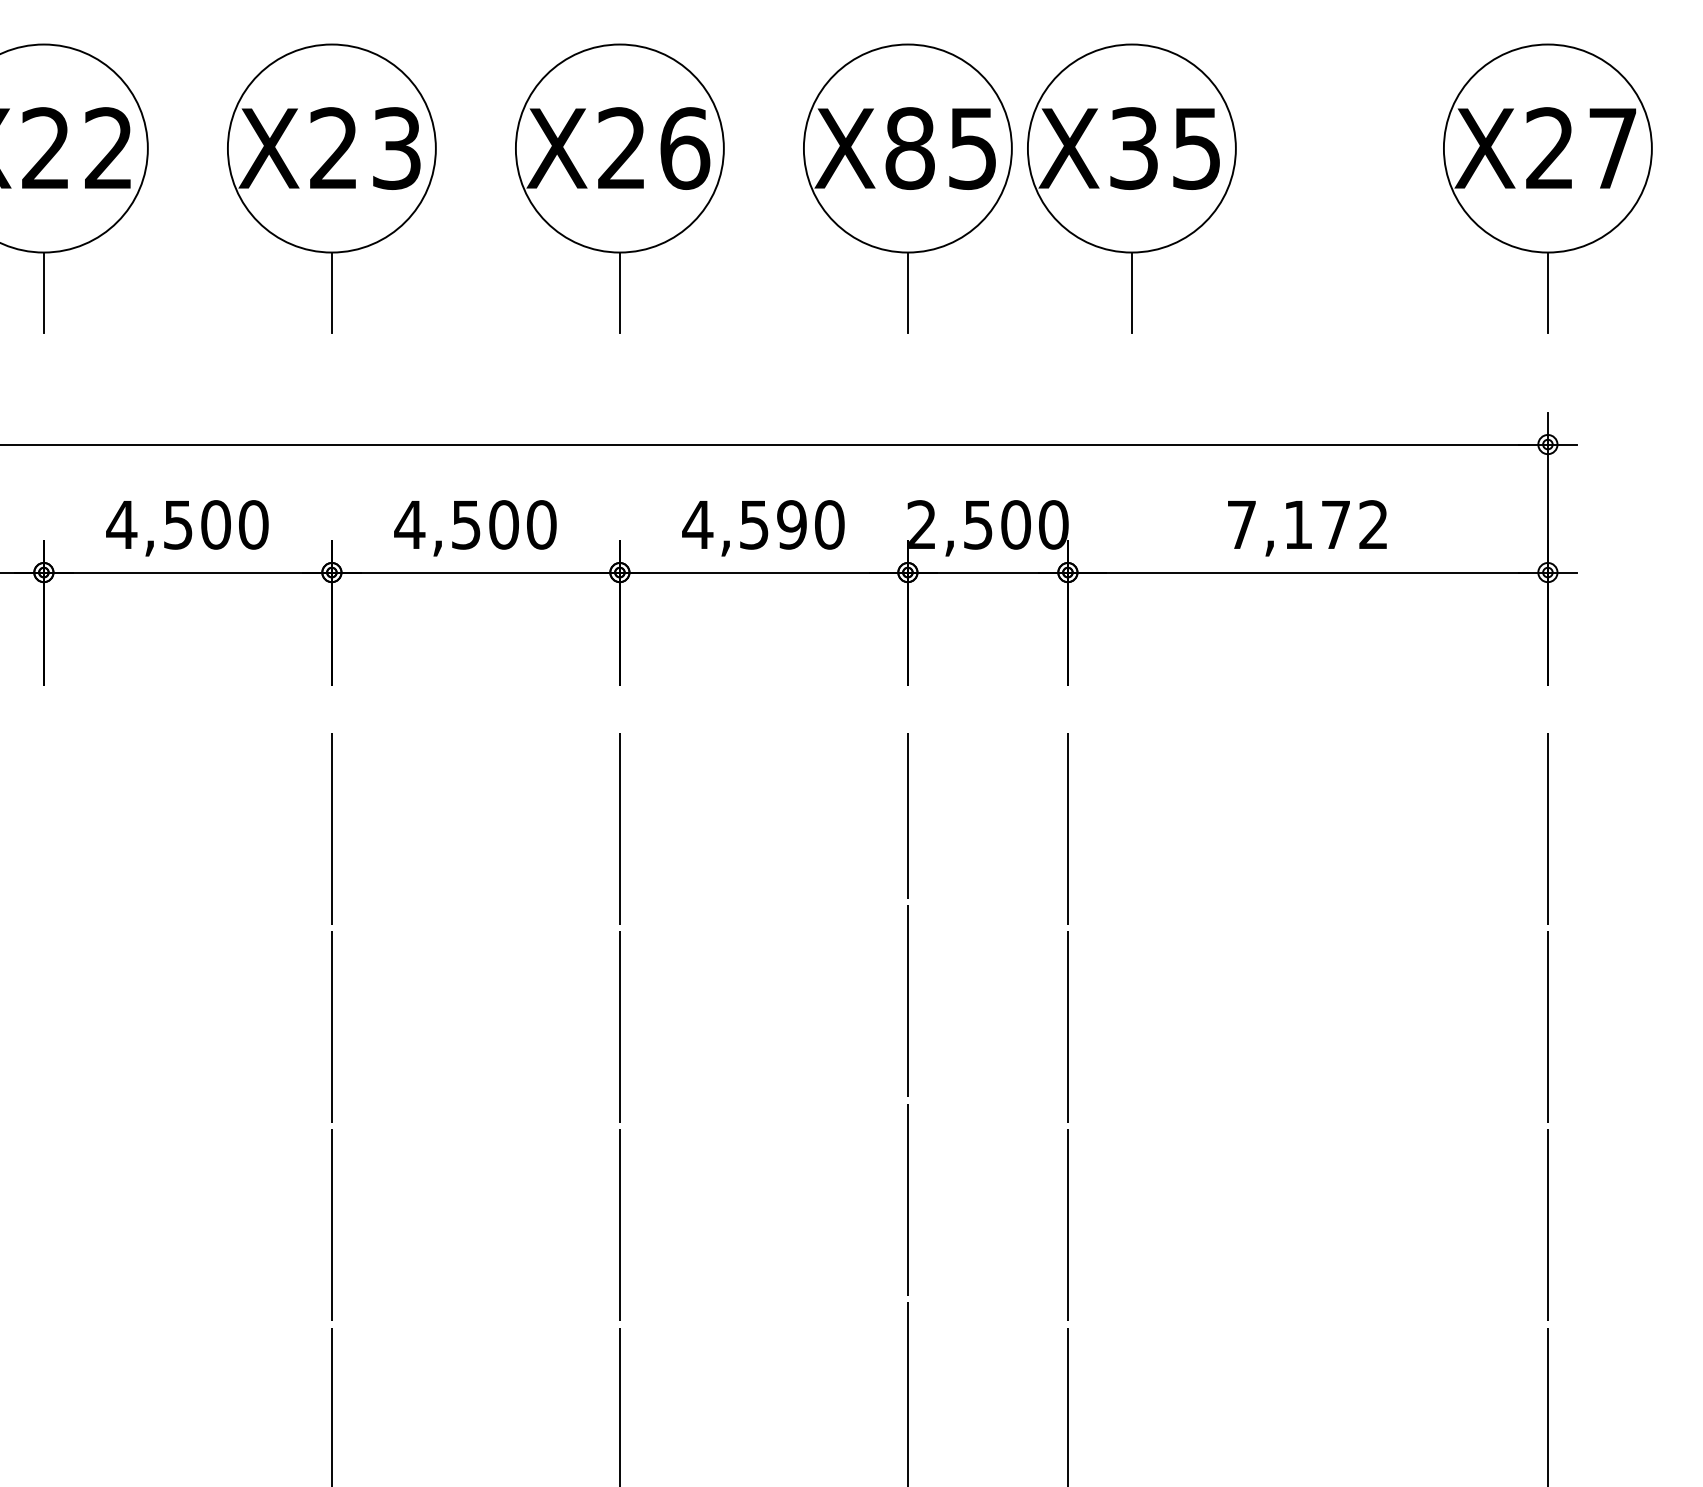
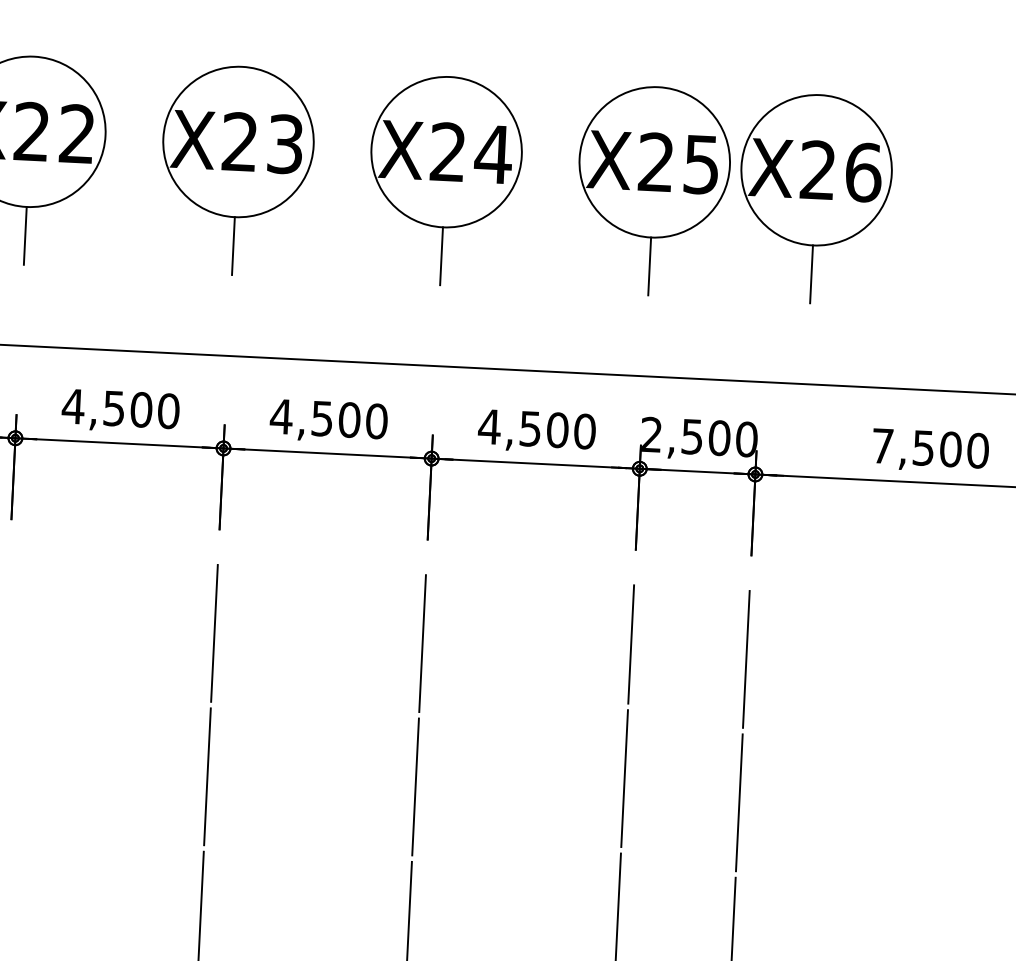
text: (684, 148) -> (493, 154), X26 -> X24
text: (909, 148) -> (655, 162), X85 -> X25
text: (1166, 148) -> (841, 171), X35 -> X26
text: (791, 524) -> (557, 429), 4,590 -> 4,500
text: (1336, 524) -> (951, 449), 7,172 -> 7,500

